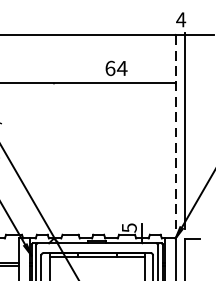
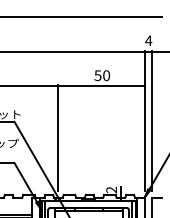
text: (116, 68) -> (102, 75), 64 -> 50
line: (175, 130) -> (144, 120), dashed -> solid
line: (53, 156) -> (57, 138), added
text: (129, 227) -> (111, 189), 5 -> 2

